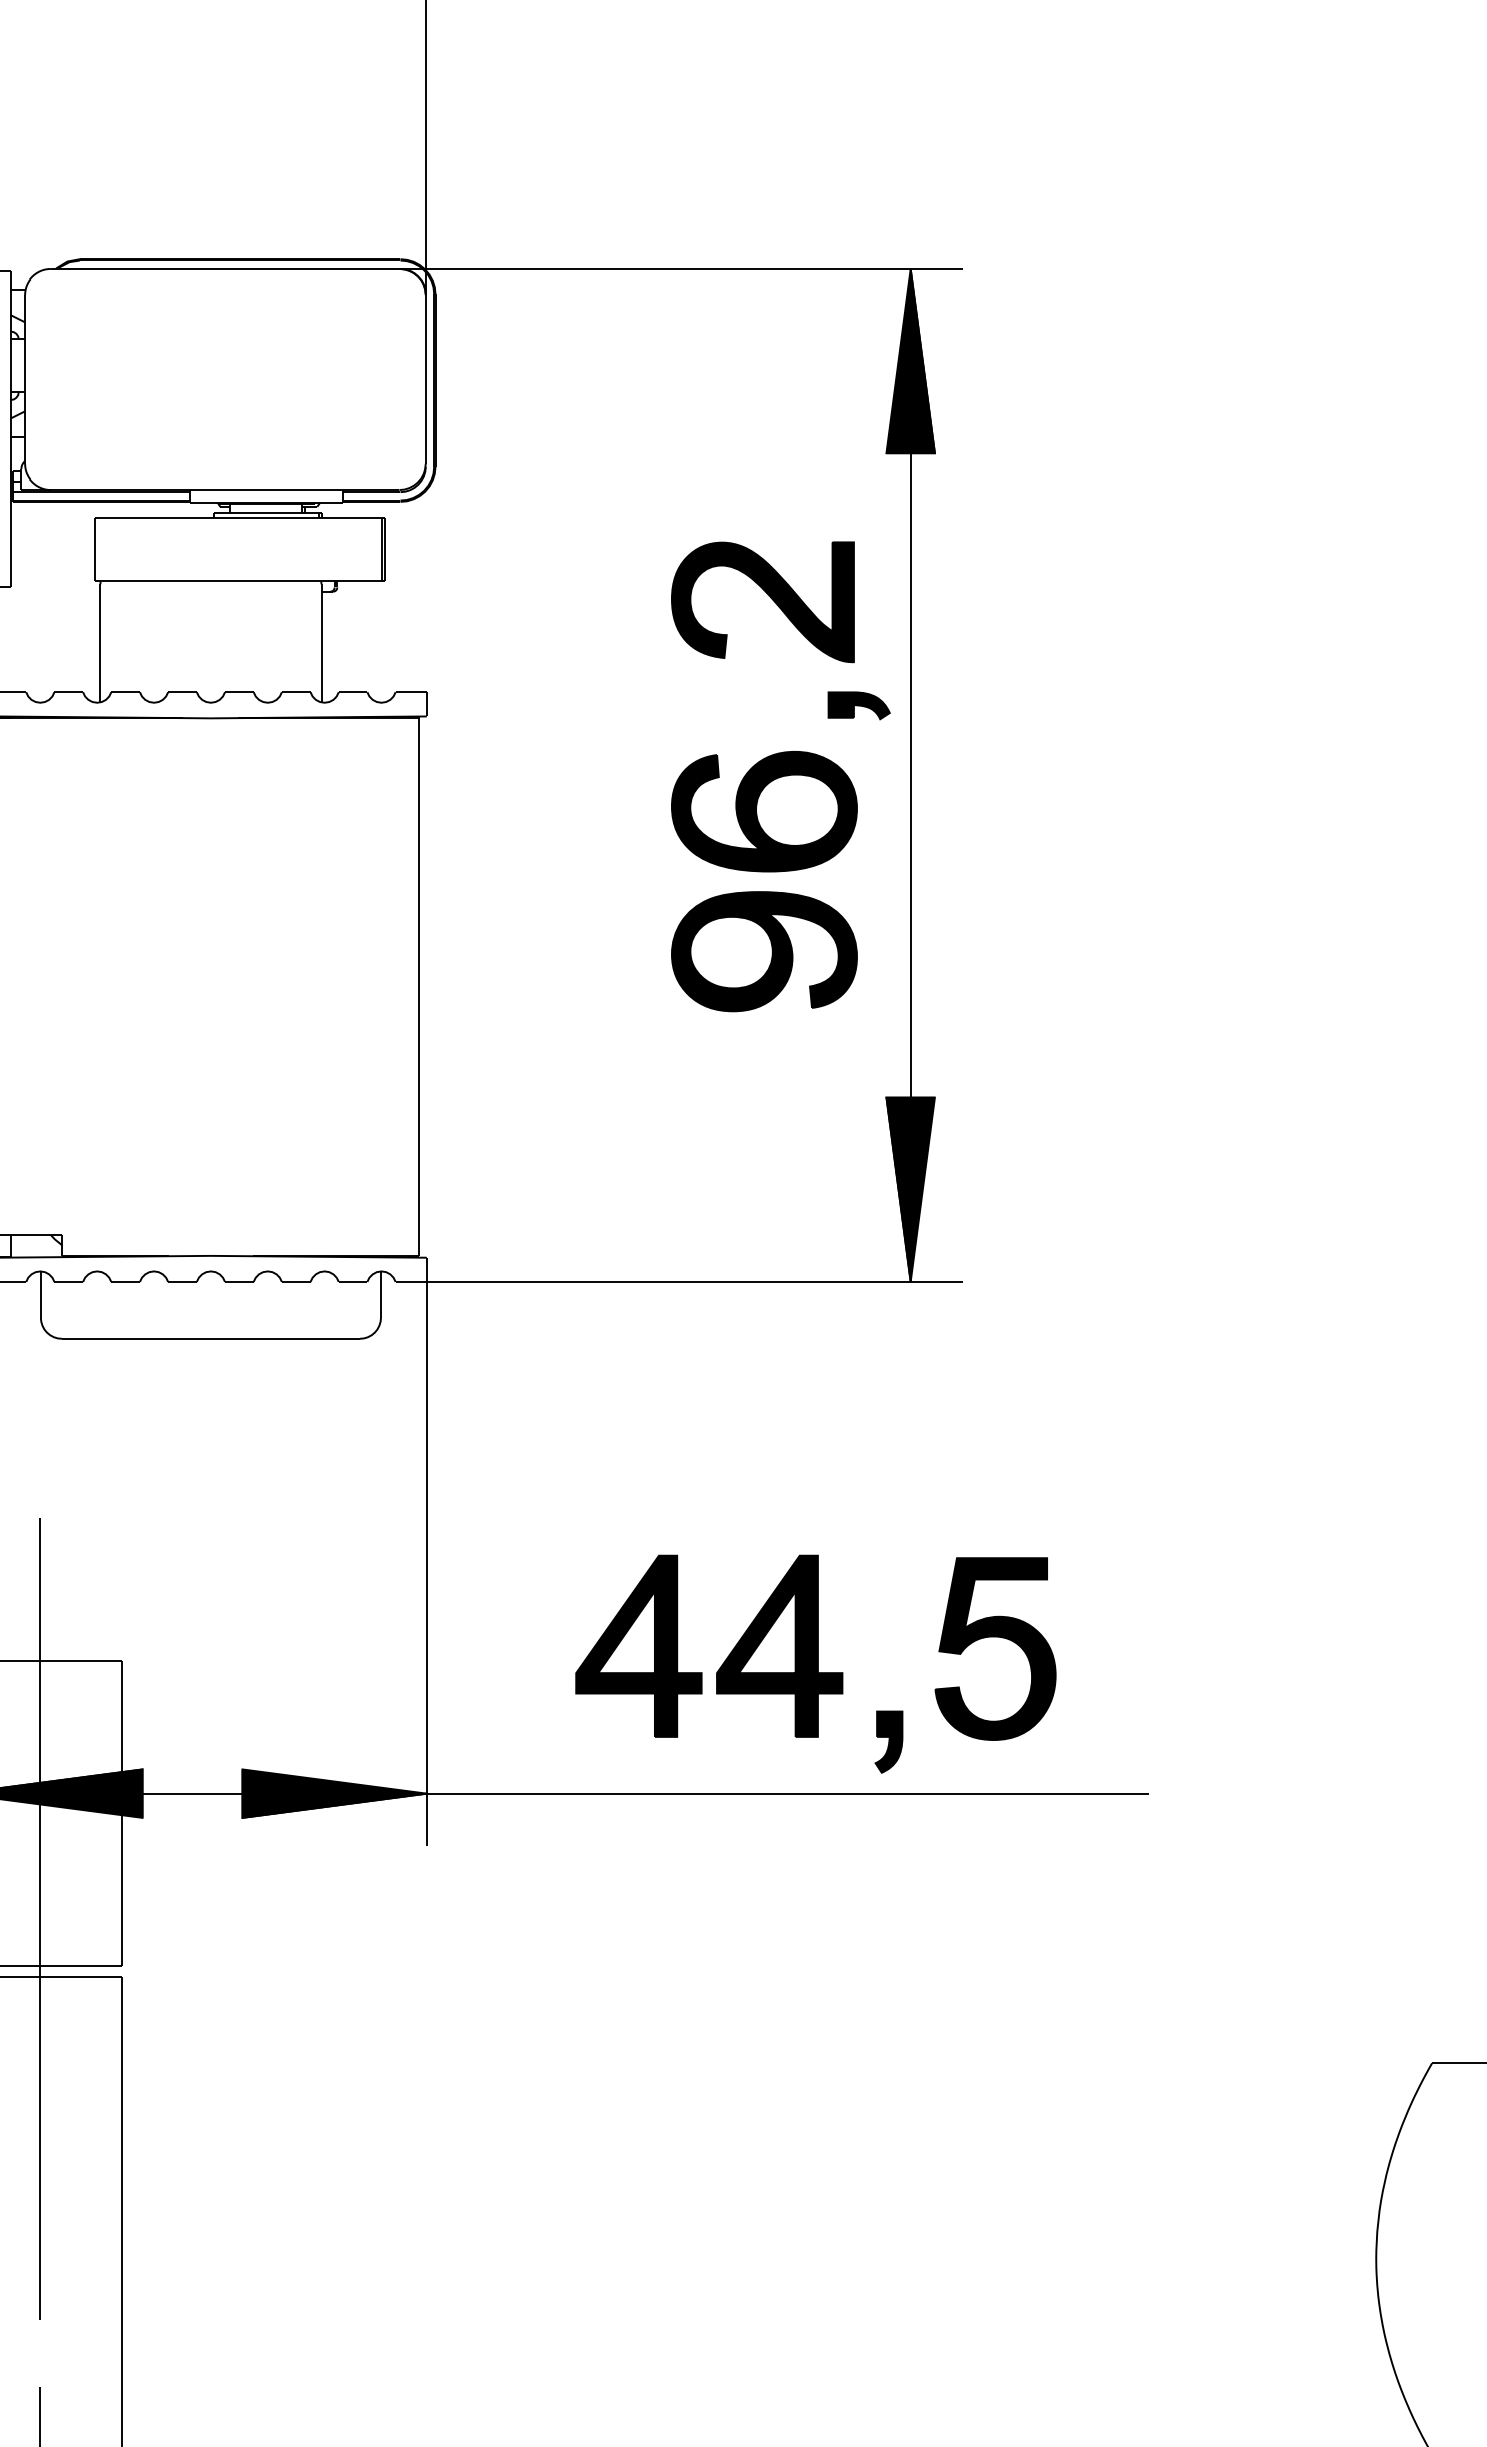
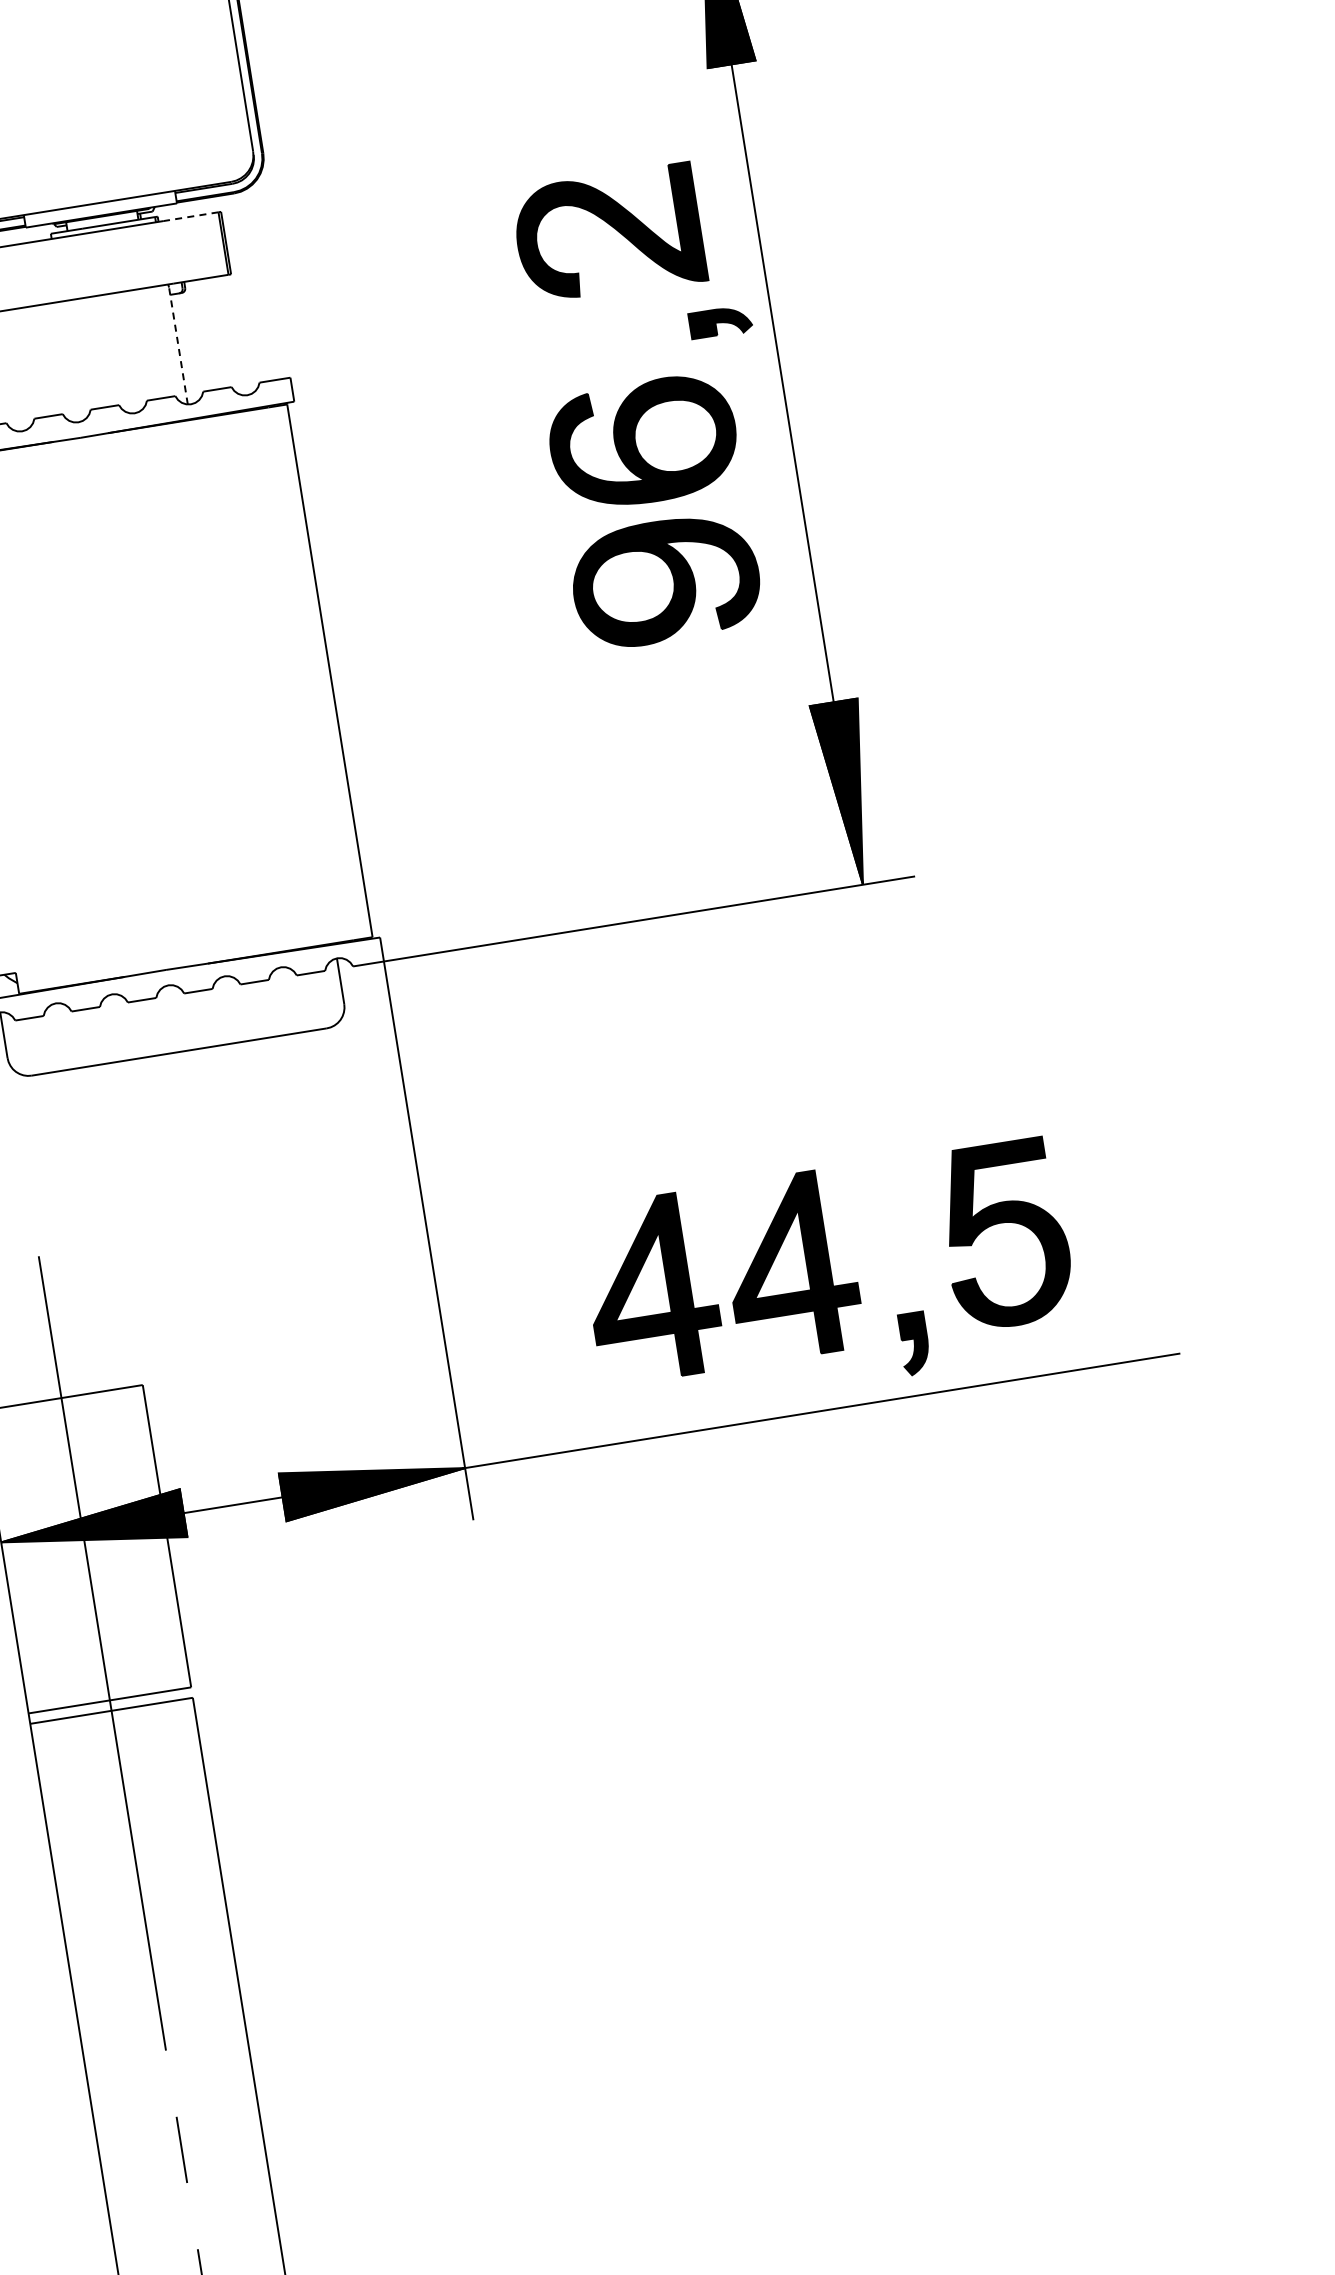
line: (354, 517) -> (191, 216), solid -> dashed
line: (321, 642) -> (178, 345), solid -> dashed

